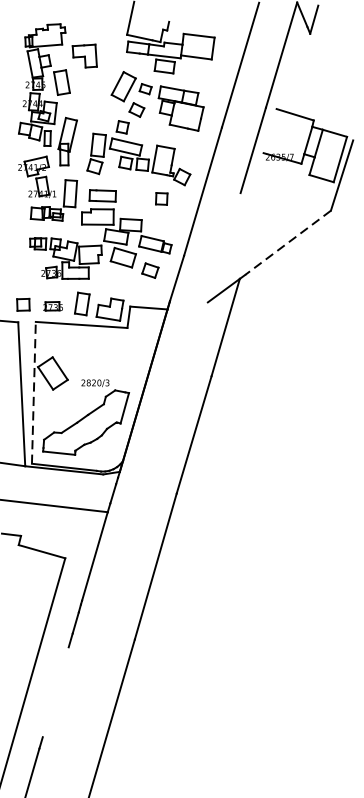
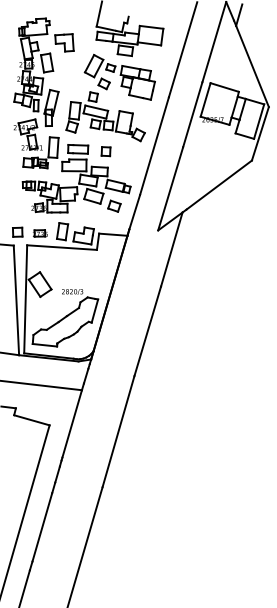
line: (331, 87) -> (252, 66), added
line: (269, 130) -> (205, 99), added
part: (160, 198) -> (105, 151), moved
line: (288, 243) -> (219, 185), dashed -> solid
line: (224, 247) -> (170, 188), added
line: (33, 391) -> (25, 298), dashed -> solid
line: (55, 692) -> (42, 527), added

